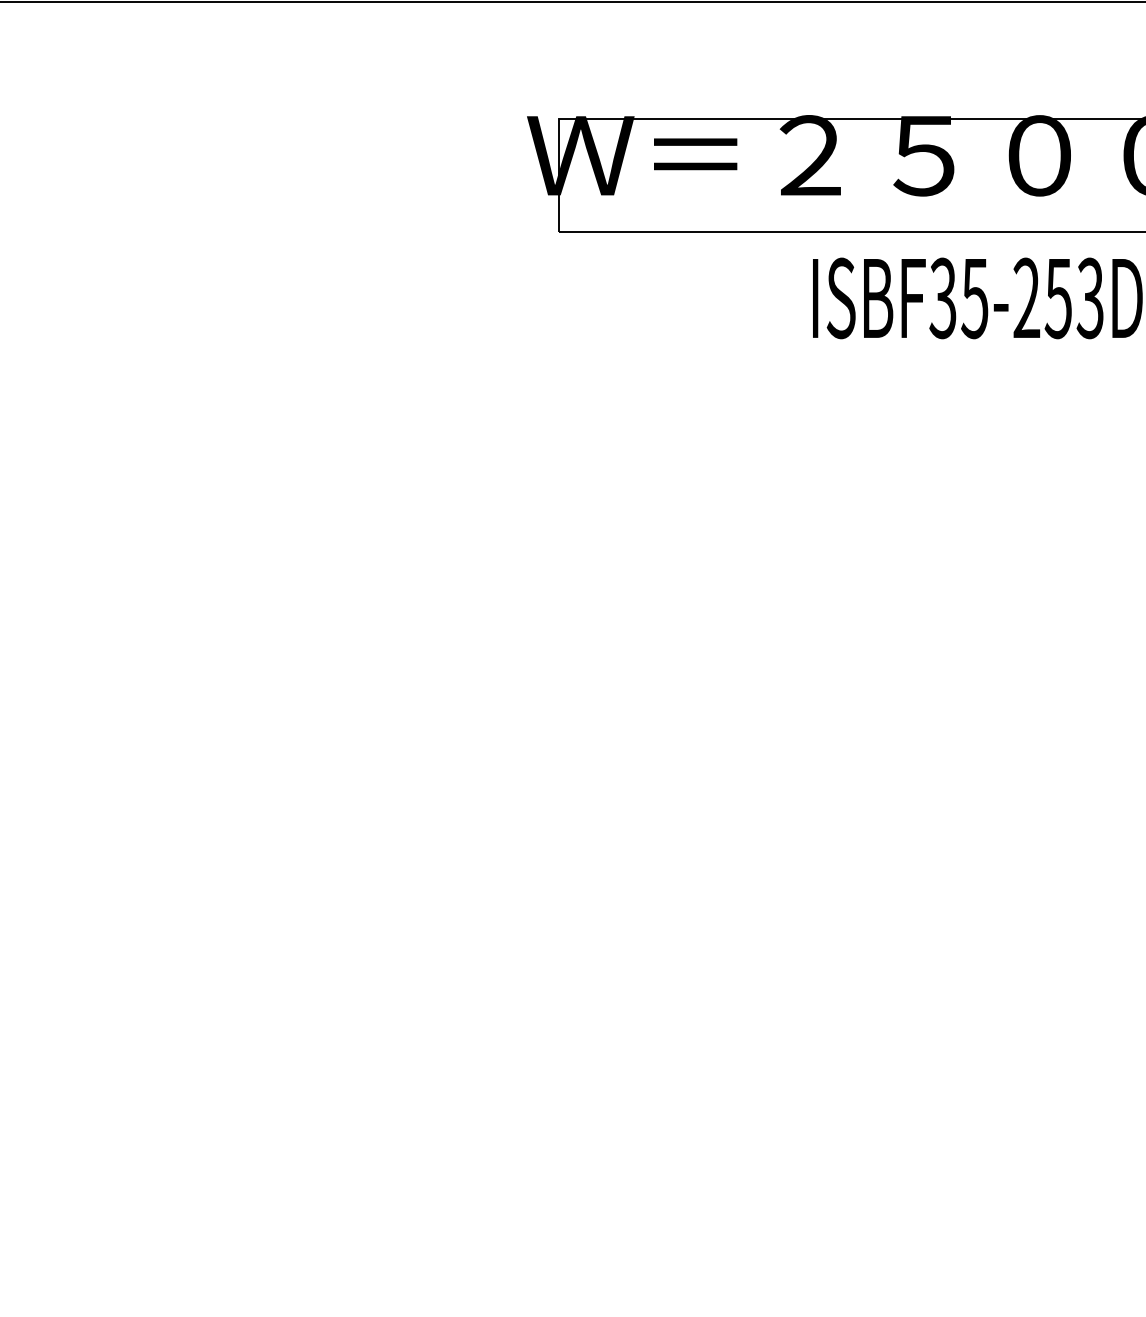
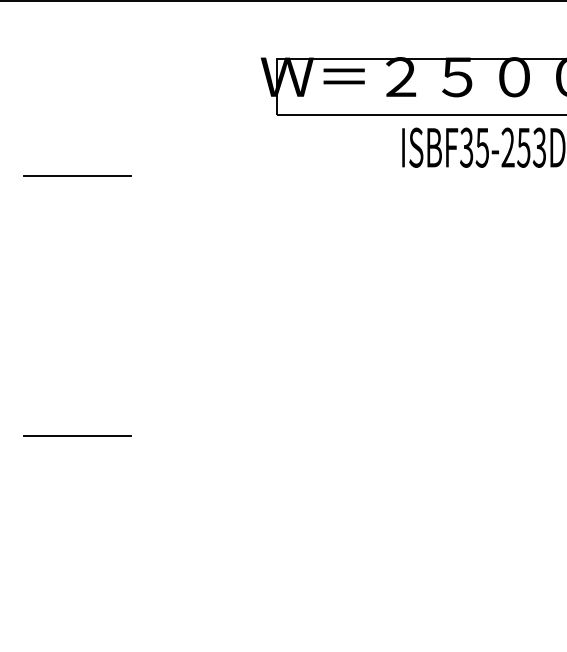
line: (156, 354) -> (77, 175), added
line: (156, 879) -> (77, 435), added

